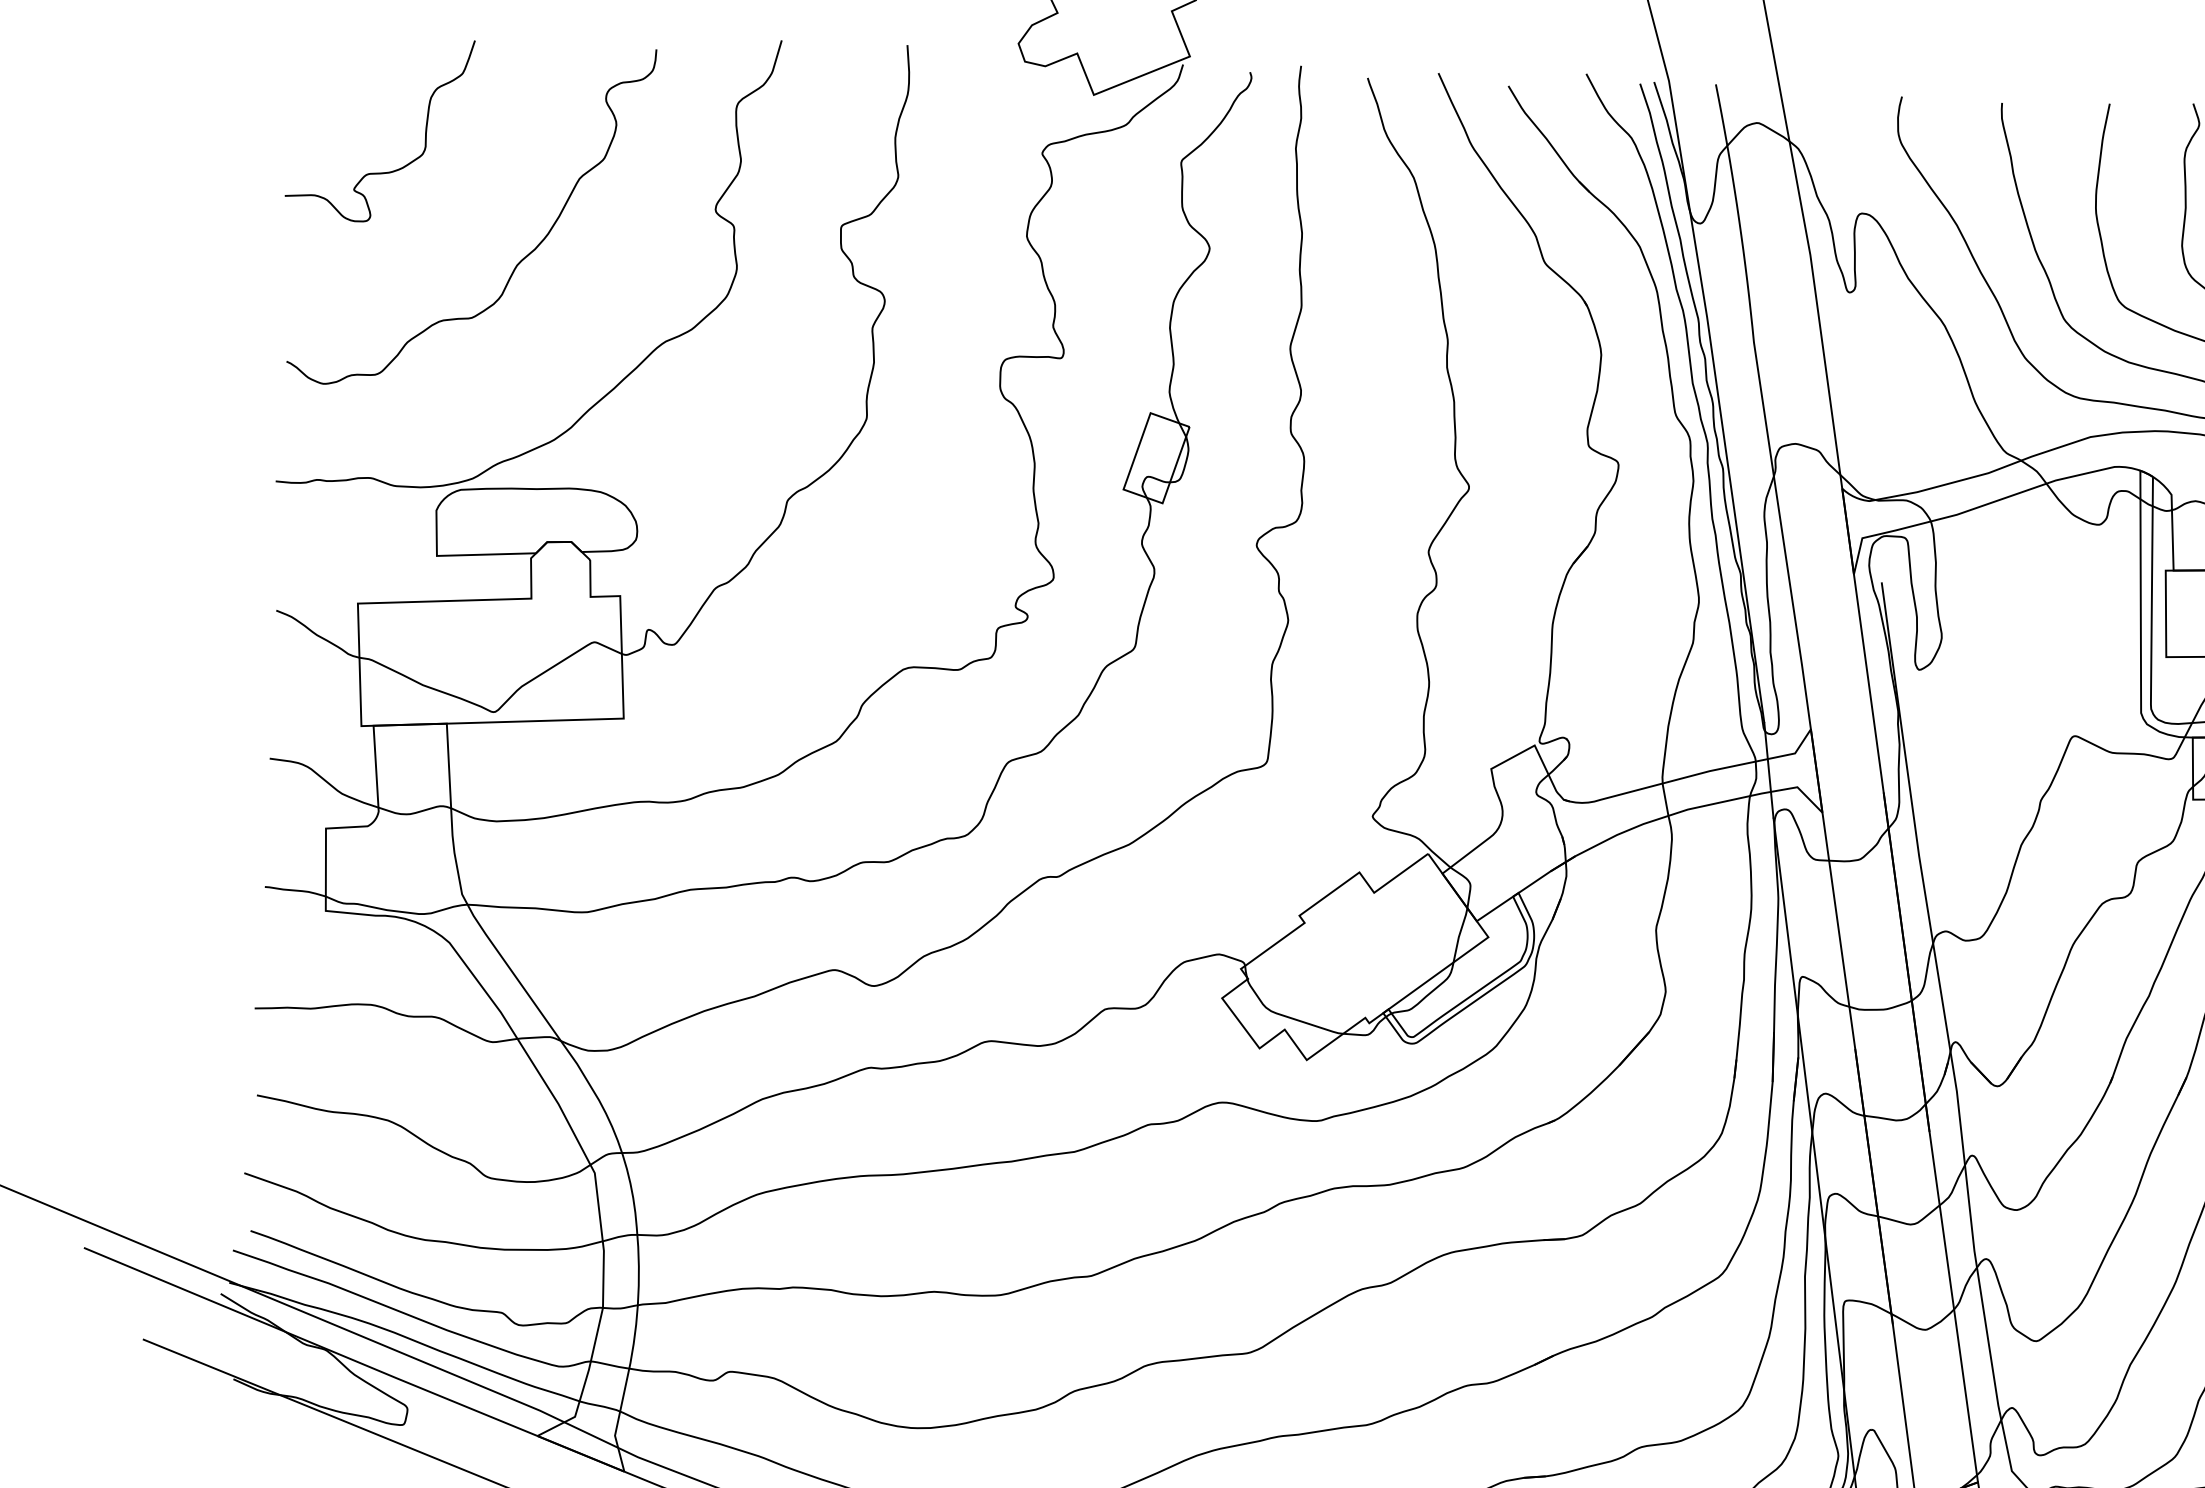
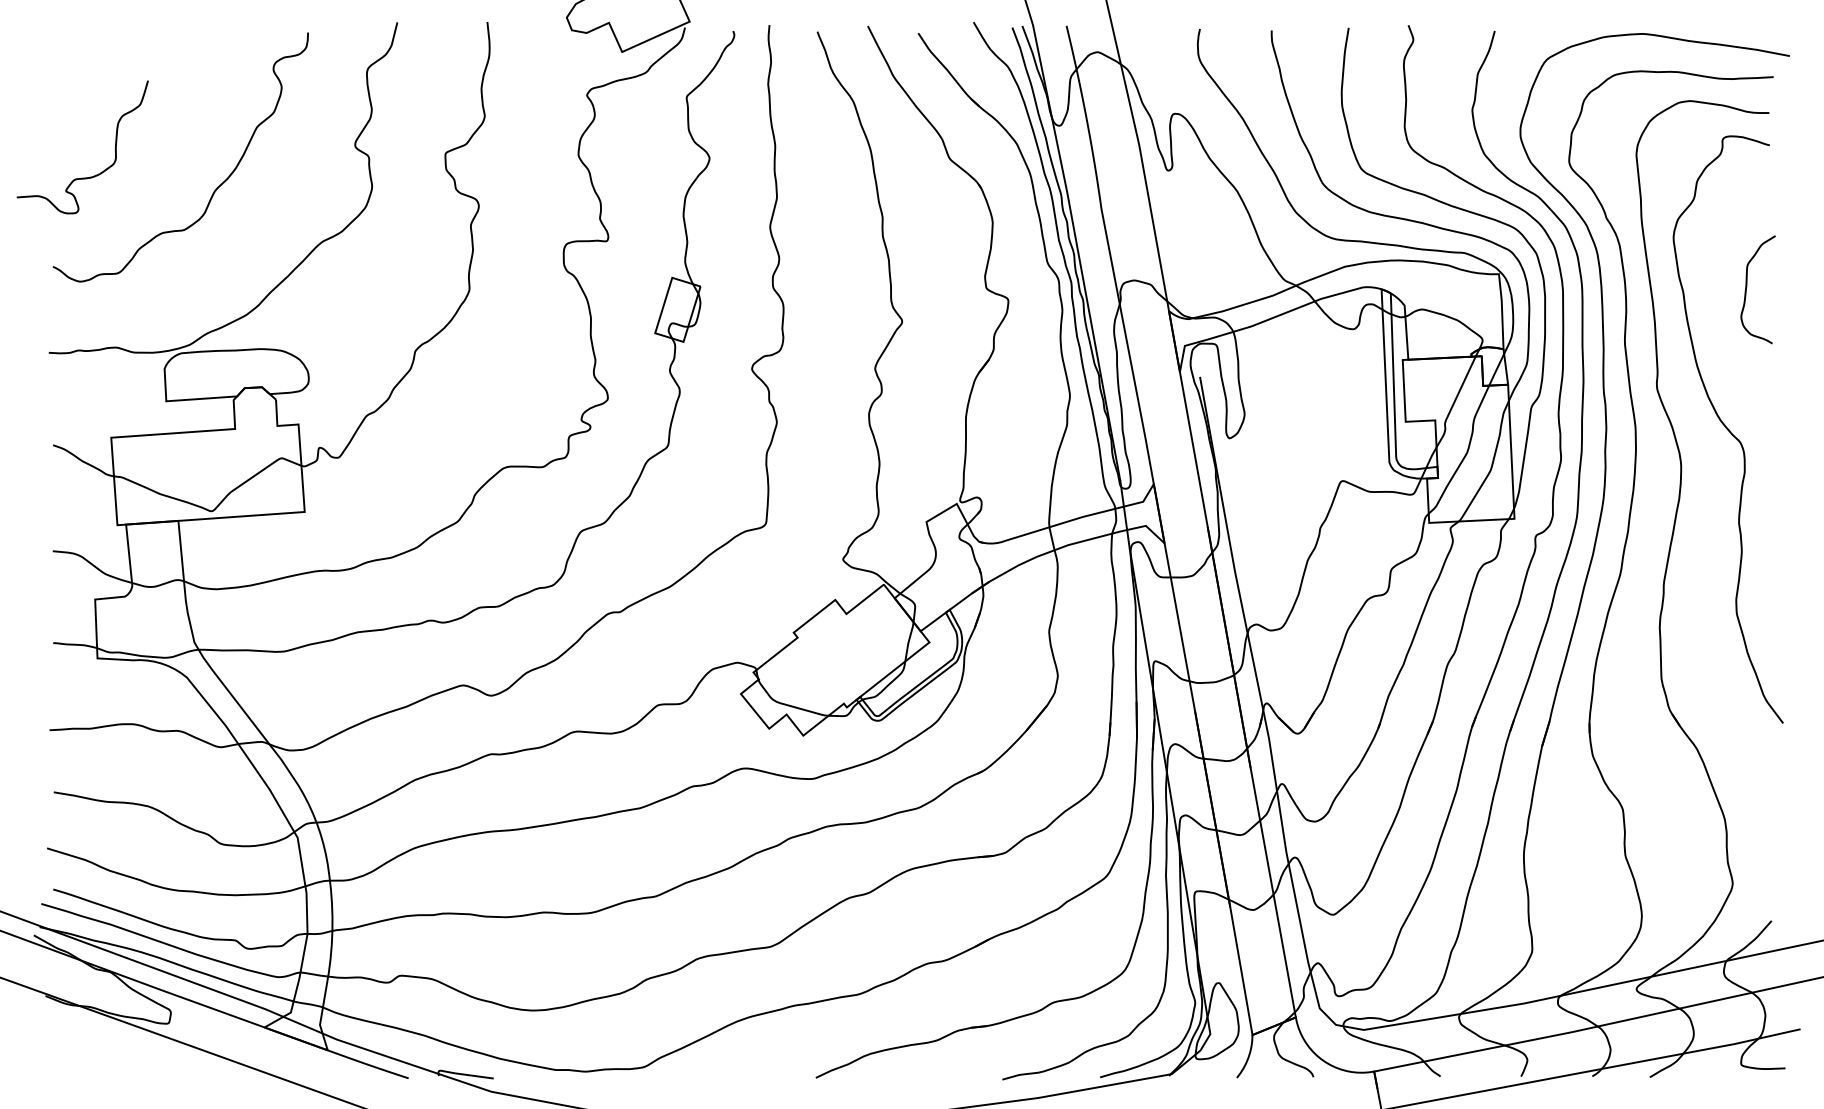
curve: (377, 171) -> (82, 177), moved

